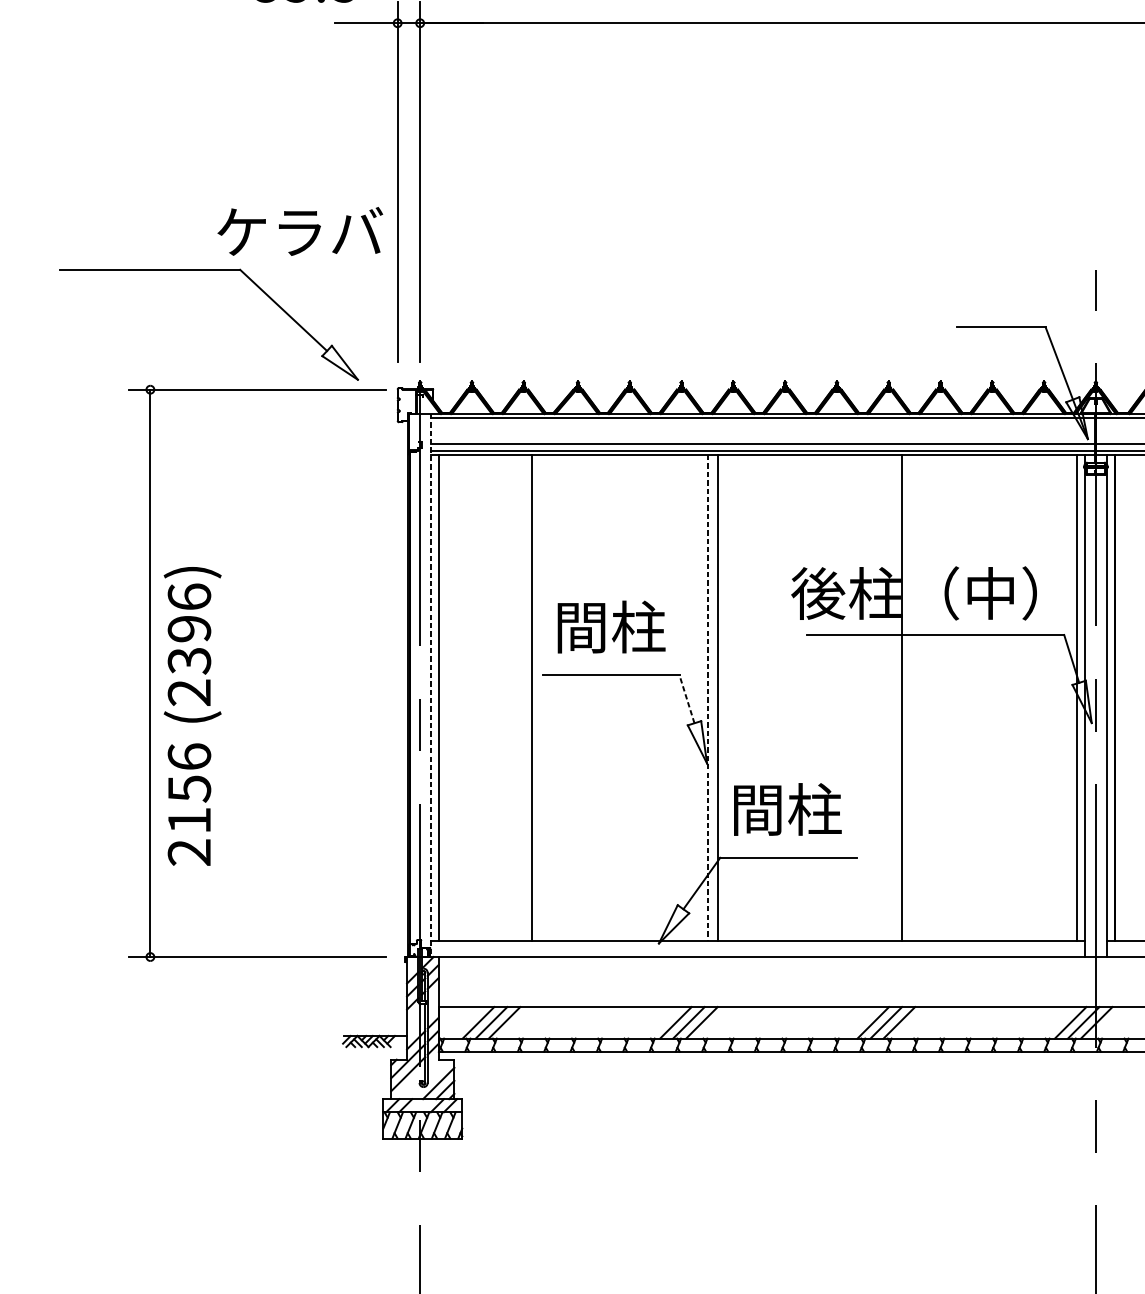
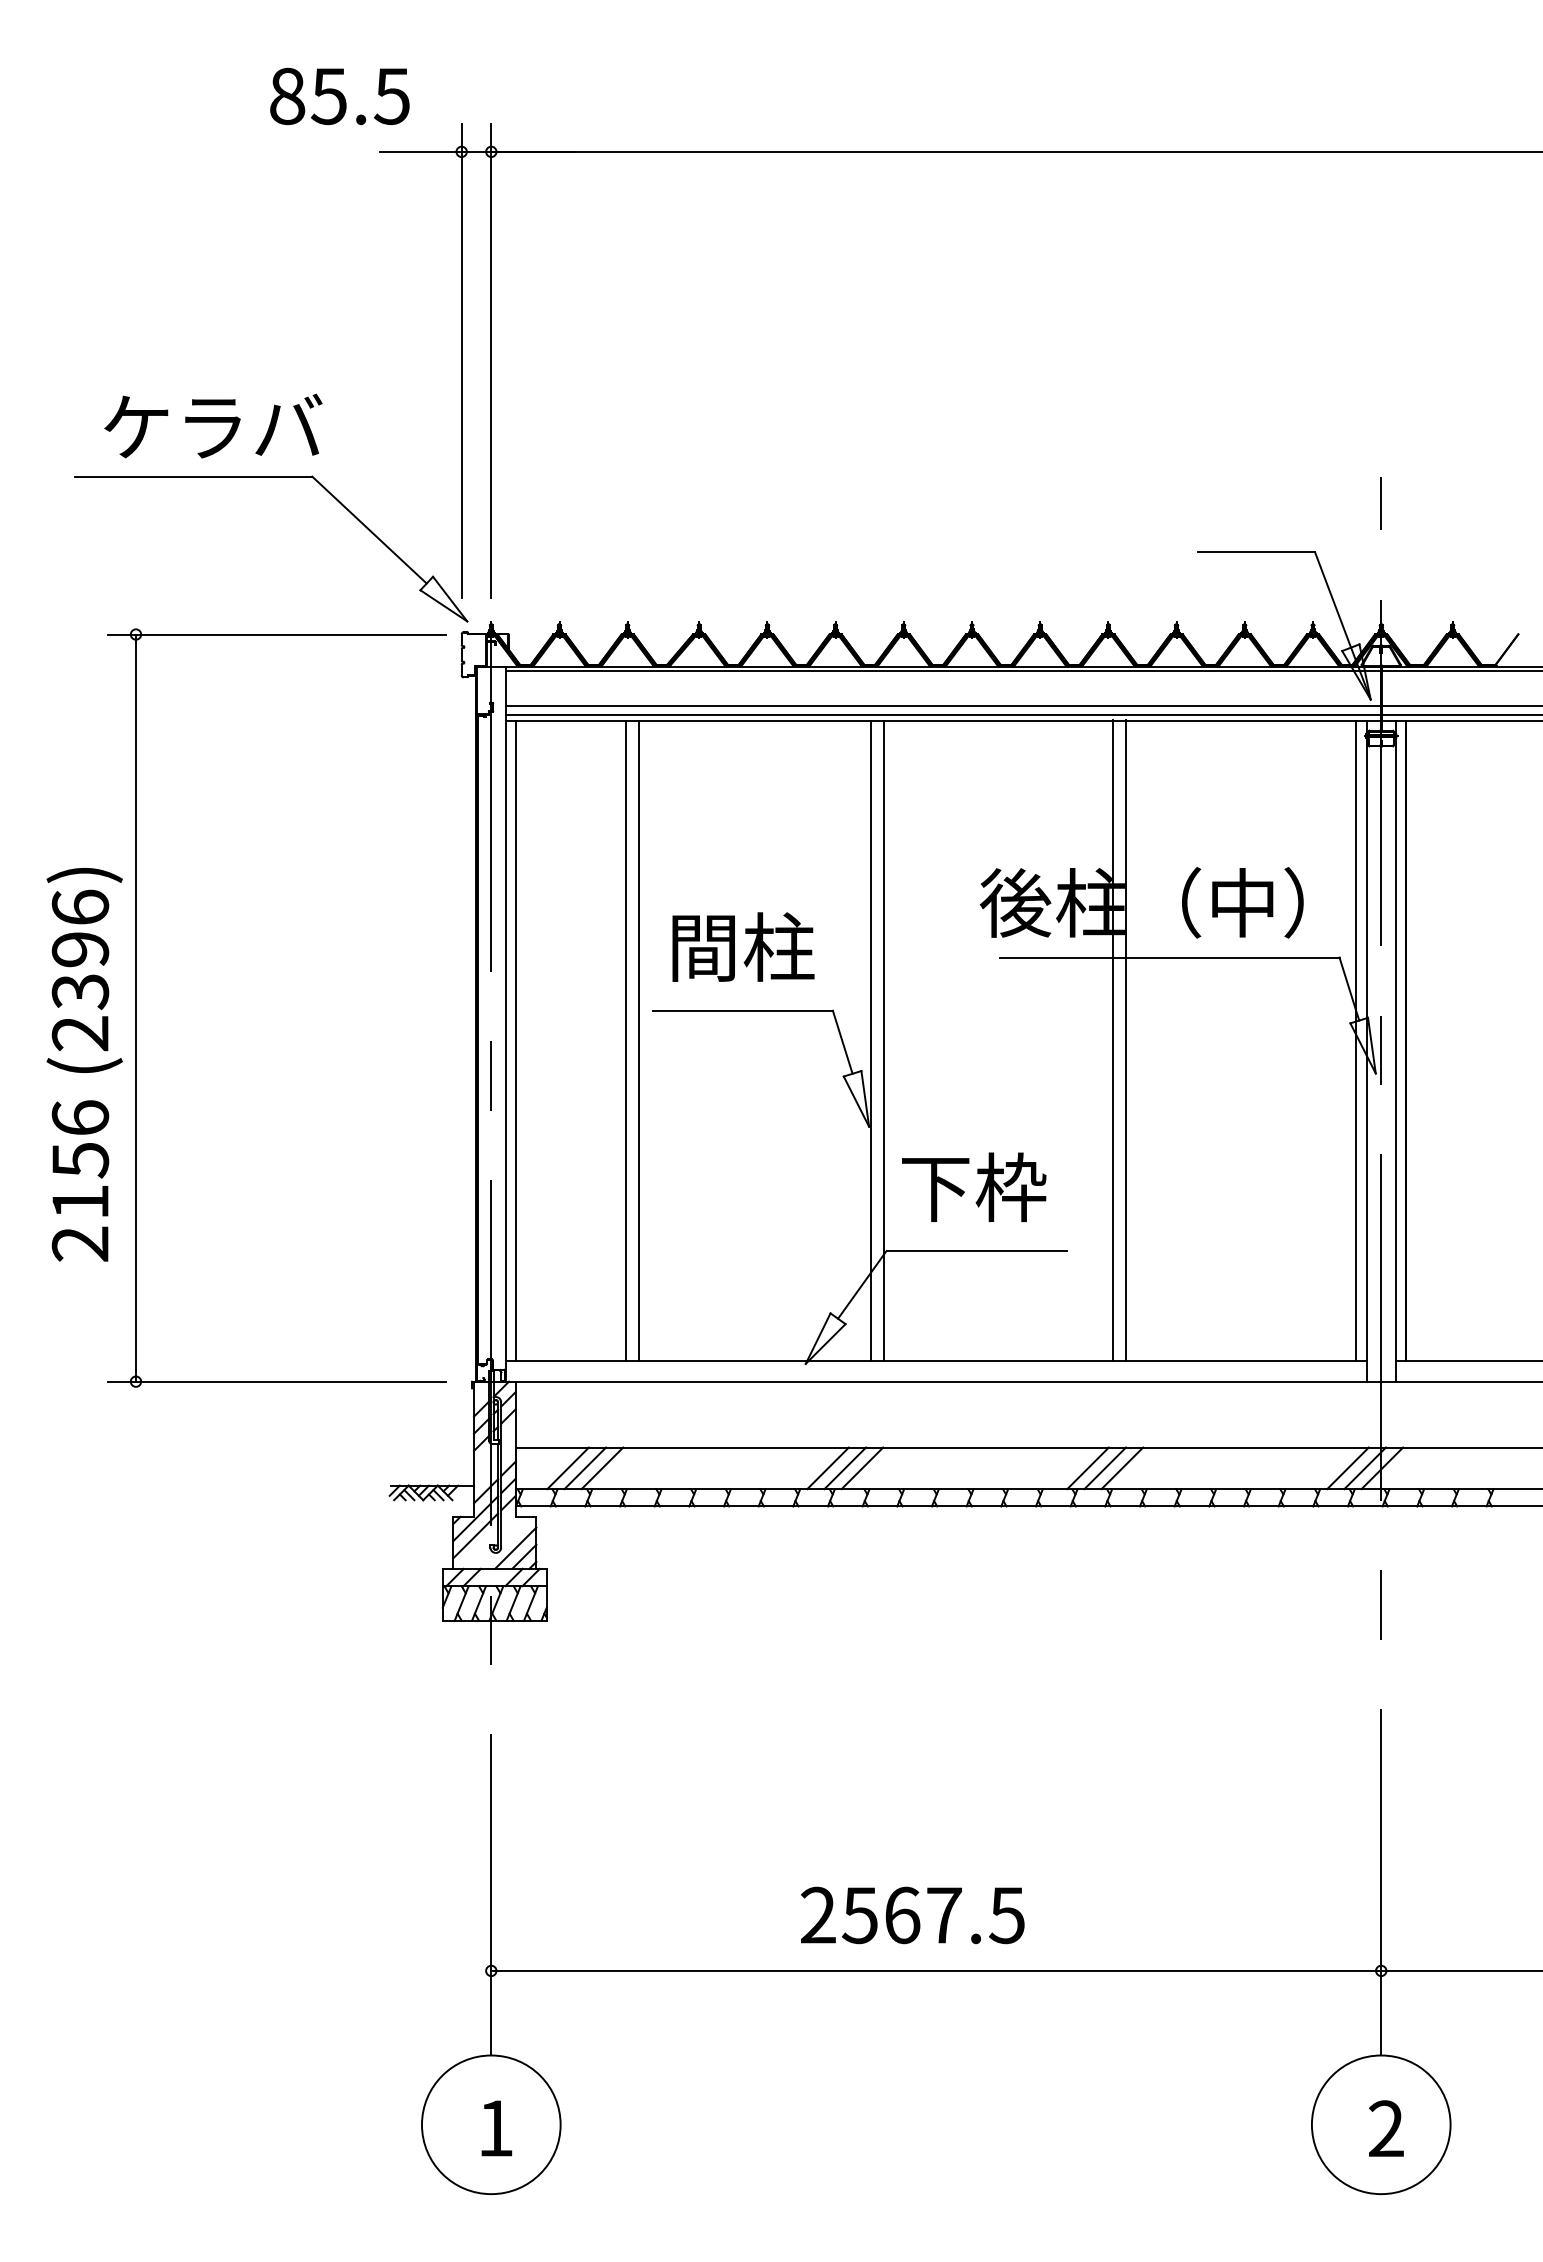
text: (300, 231) -> (213, 425), moved
part: (209, 270) -> (271, 477), moved
line: (431, 685) -> (506, 1024), dashed -> solid
line: (522, 697) -> (626, 1040), added
line: (892, 697) -> (1113, 1040), added
line: (686, 698) -> (842, 1041), dashed -> solid
line: (708, 698) -> (870, 1041), dashed -> solid
text: (192, 716) -> (84, 1064), moved
text: (787, 809) -> (974, 1187), 間柱 -> 下枠

